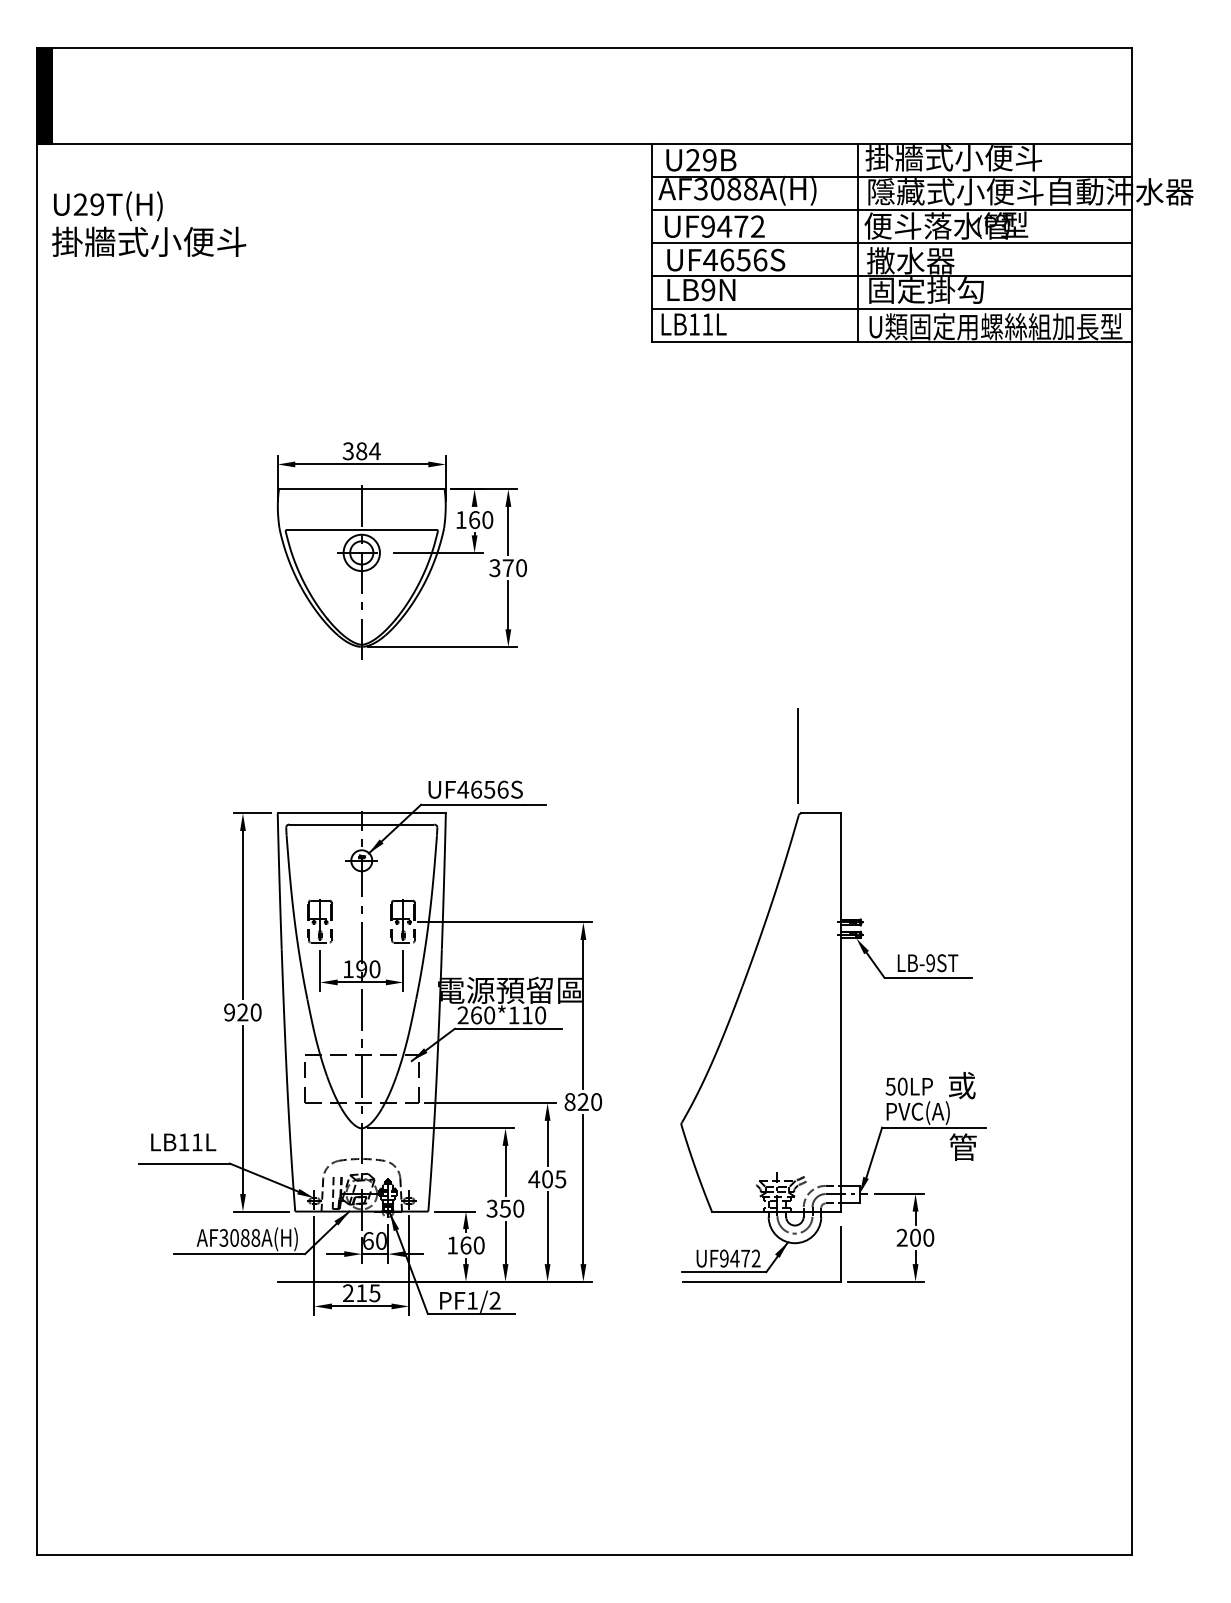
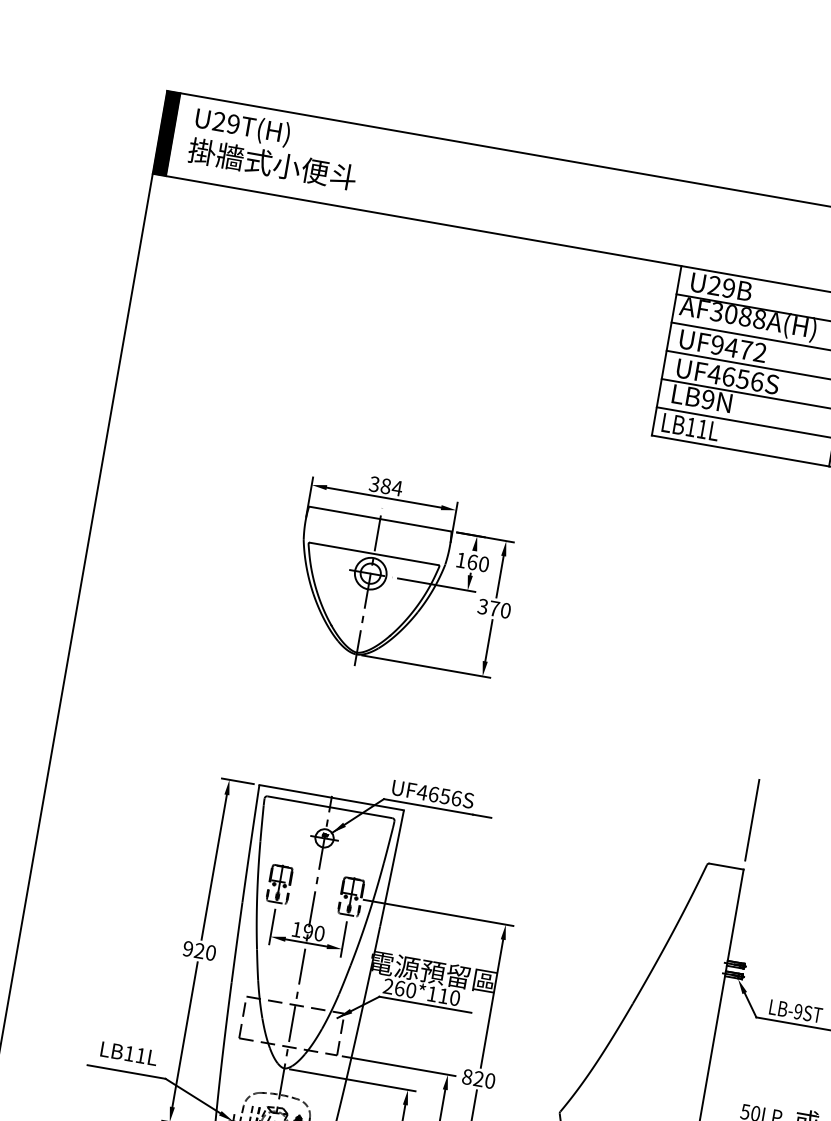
text: (149, 223) -> (275, 148), moved
line: (797, 755) -> (751, 819), moved

